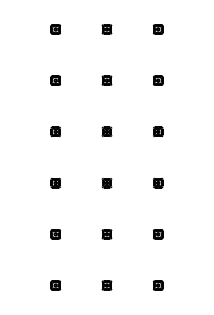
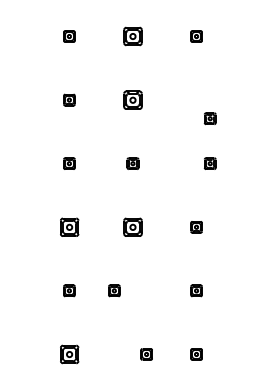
part: (106, 29) -> (132, 36), size x1.6
part: (106, 80) -> (132, 99), size x1.6
part: (158, 80) -> (210, 118), moved
part: (158, 131) -> (210, 163), moved
part: (55, 182) -> (69, 226), size x1.6
part: (106, 182) -> (132, 226), size x1.6
part: (106, 234) -> (113, 291), moved
part: (55, 285) -> (69, 354), size x1.6
part: (106, 285) -> (146, 354), moved

